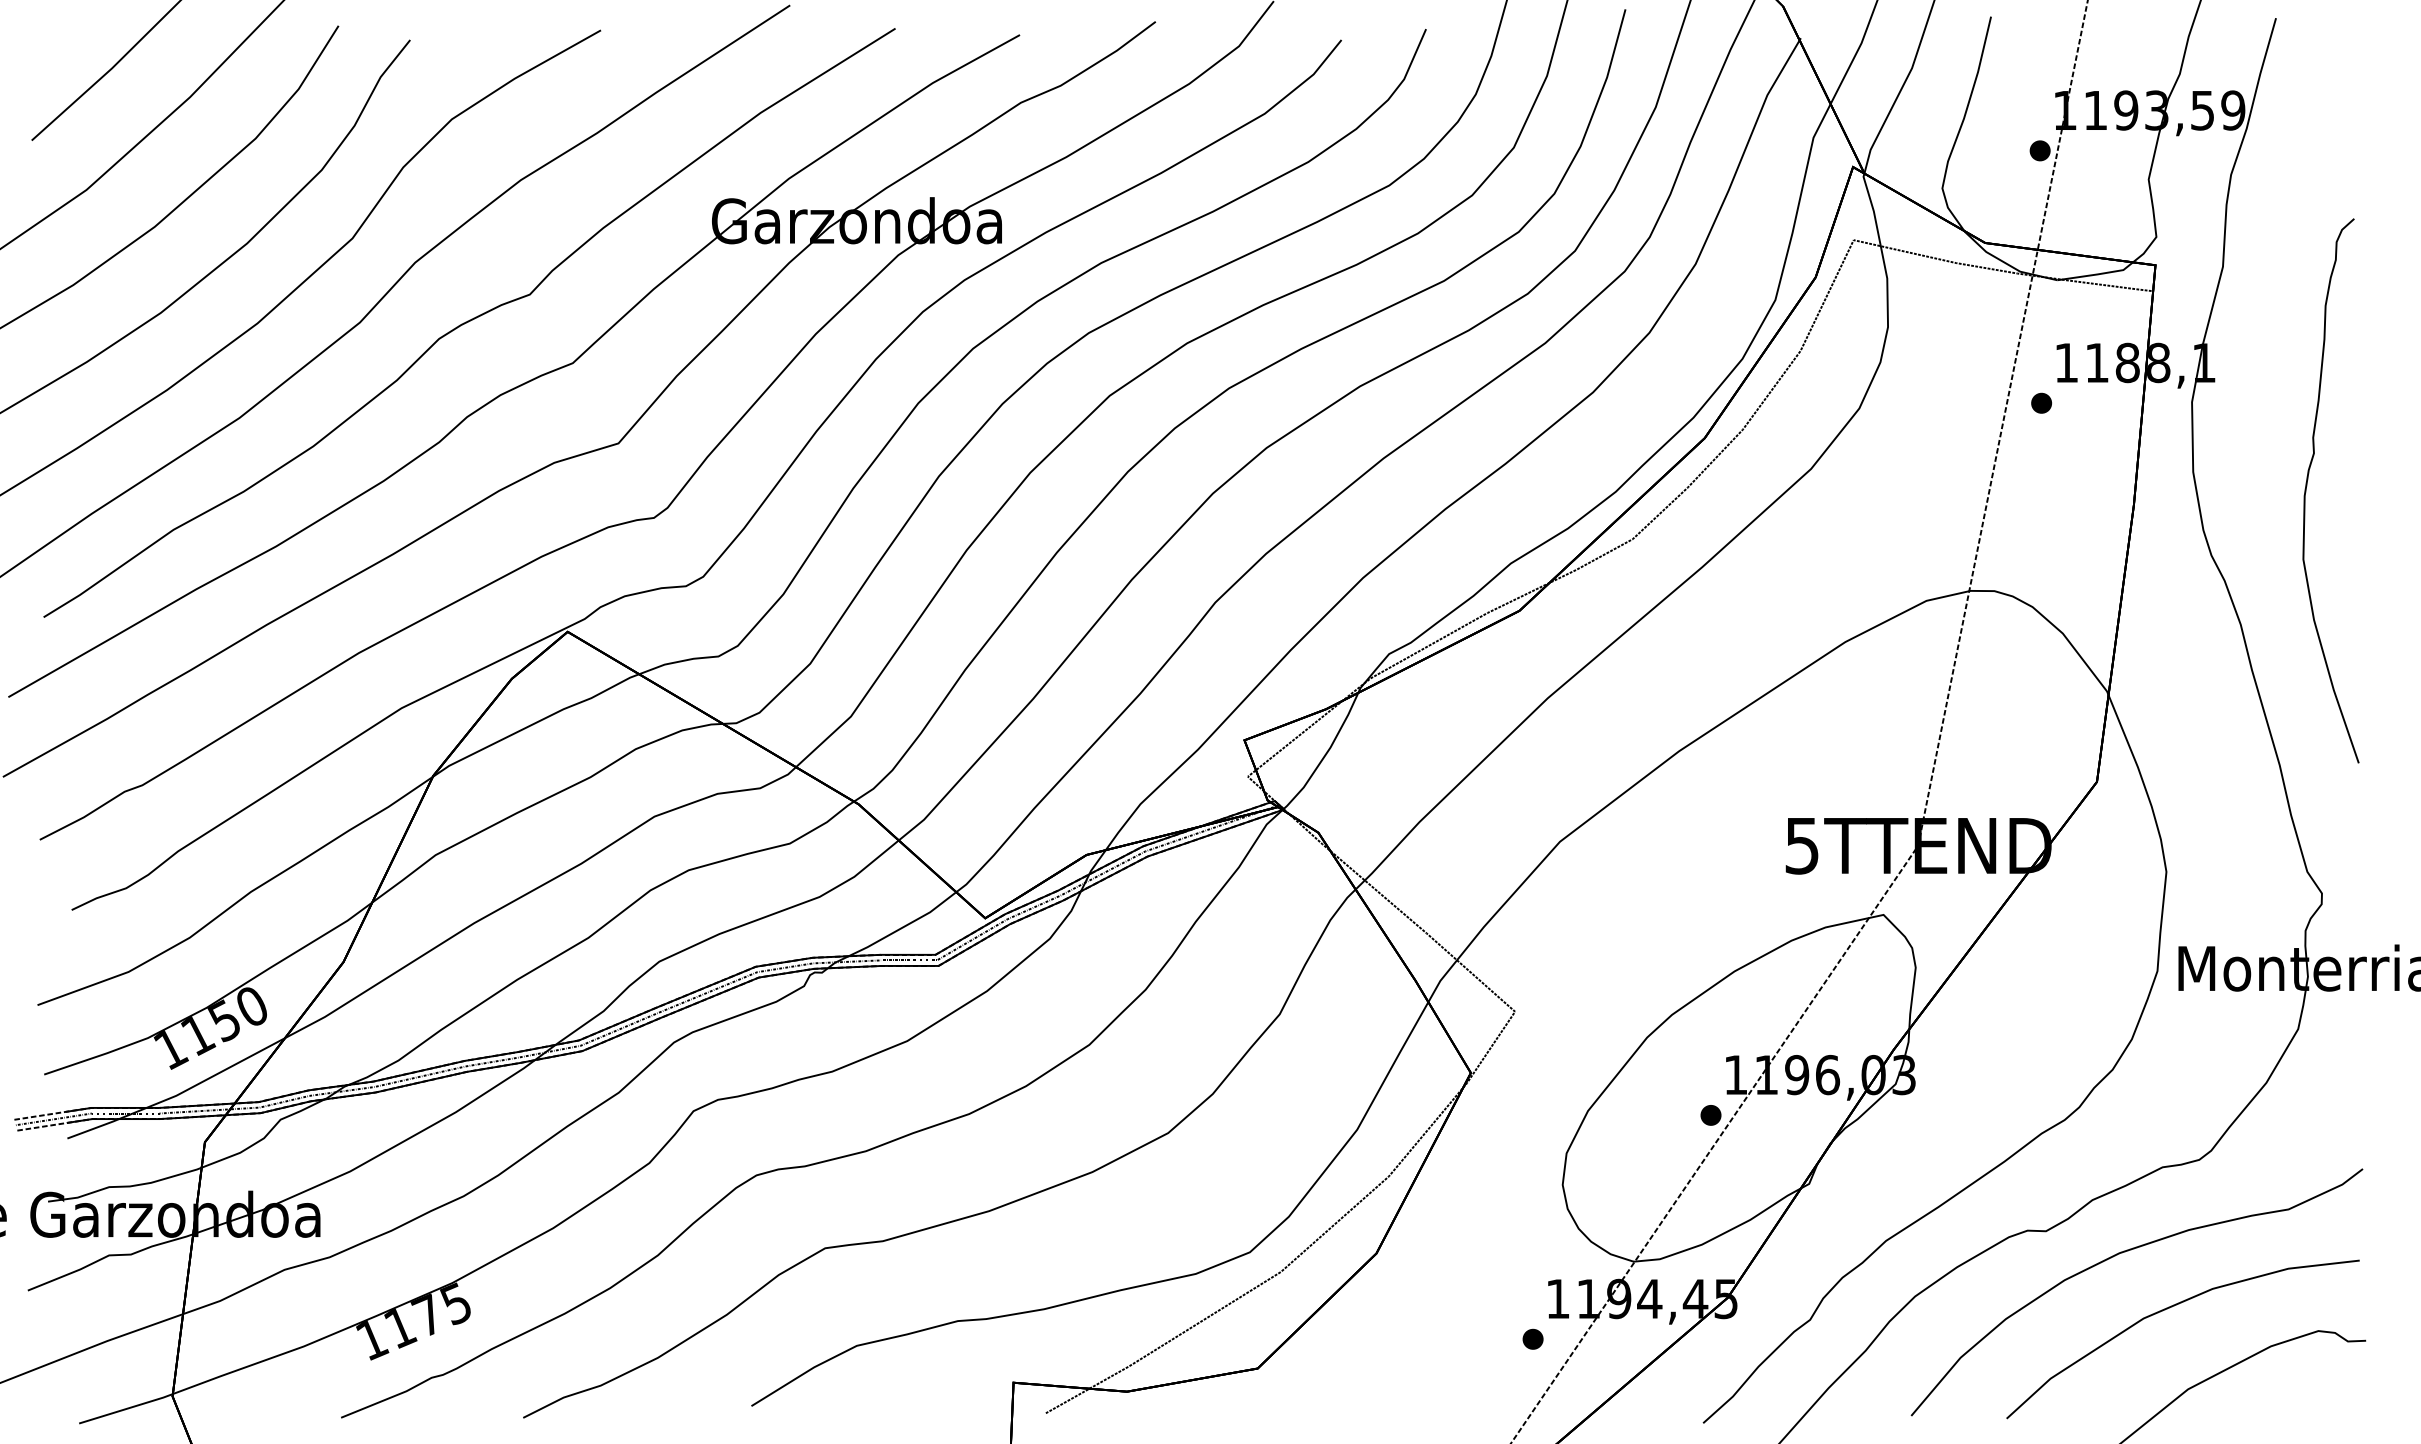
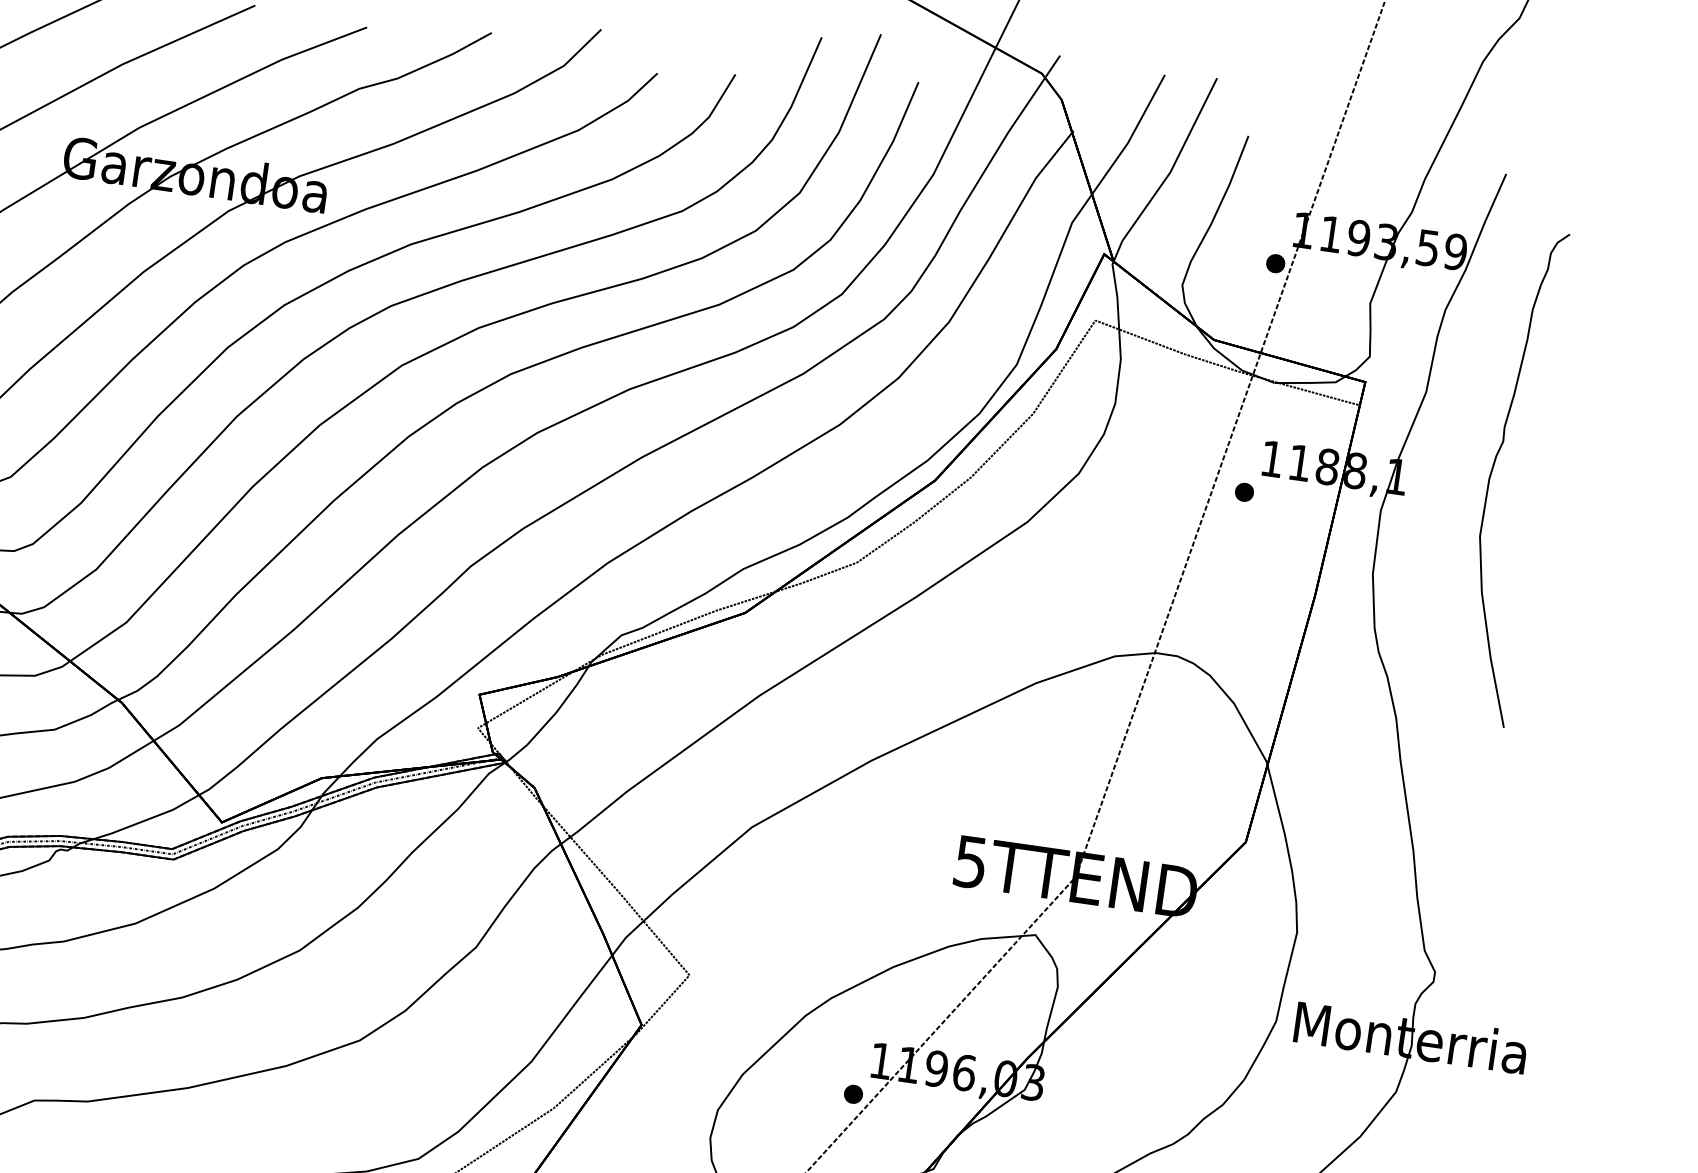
curve: (2307, 486) -> (1493, 470), moved

